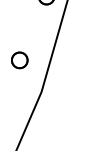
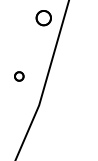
part: (20, 60) -> (19, 76), size x0.6

